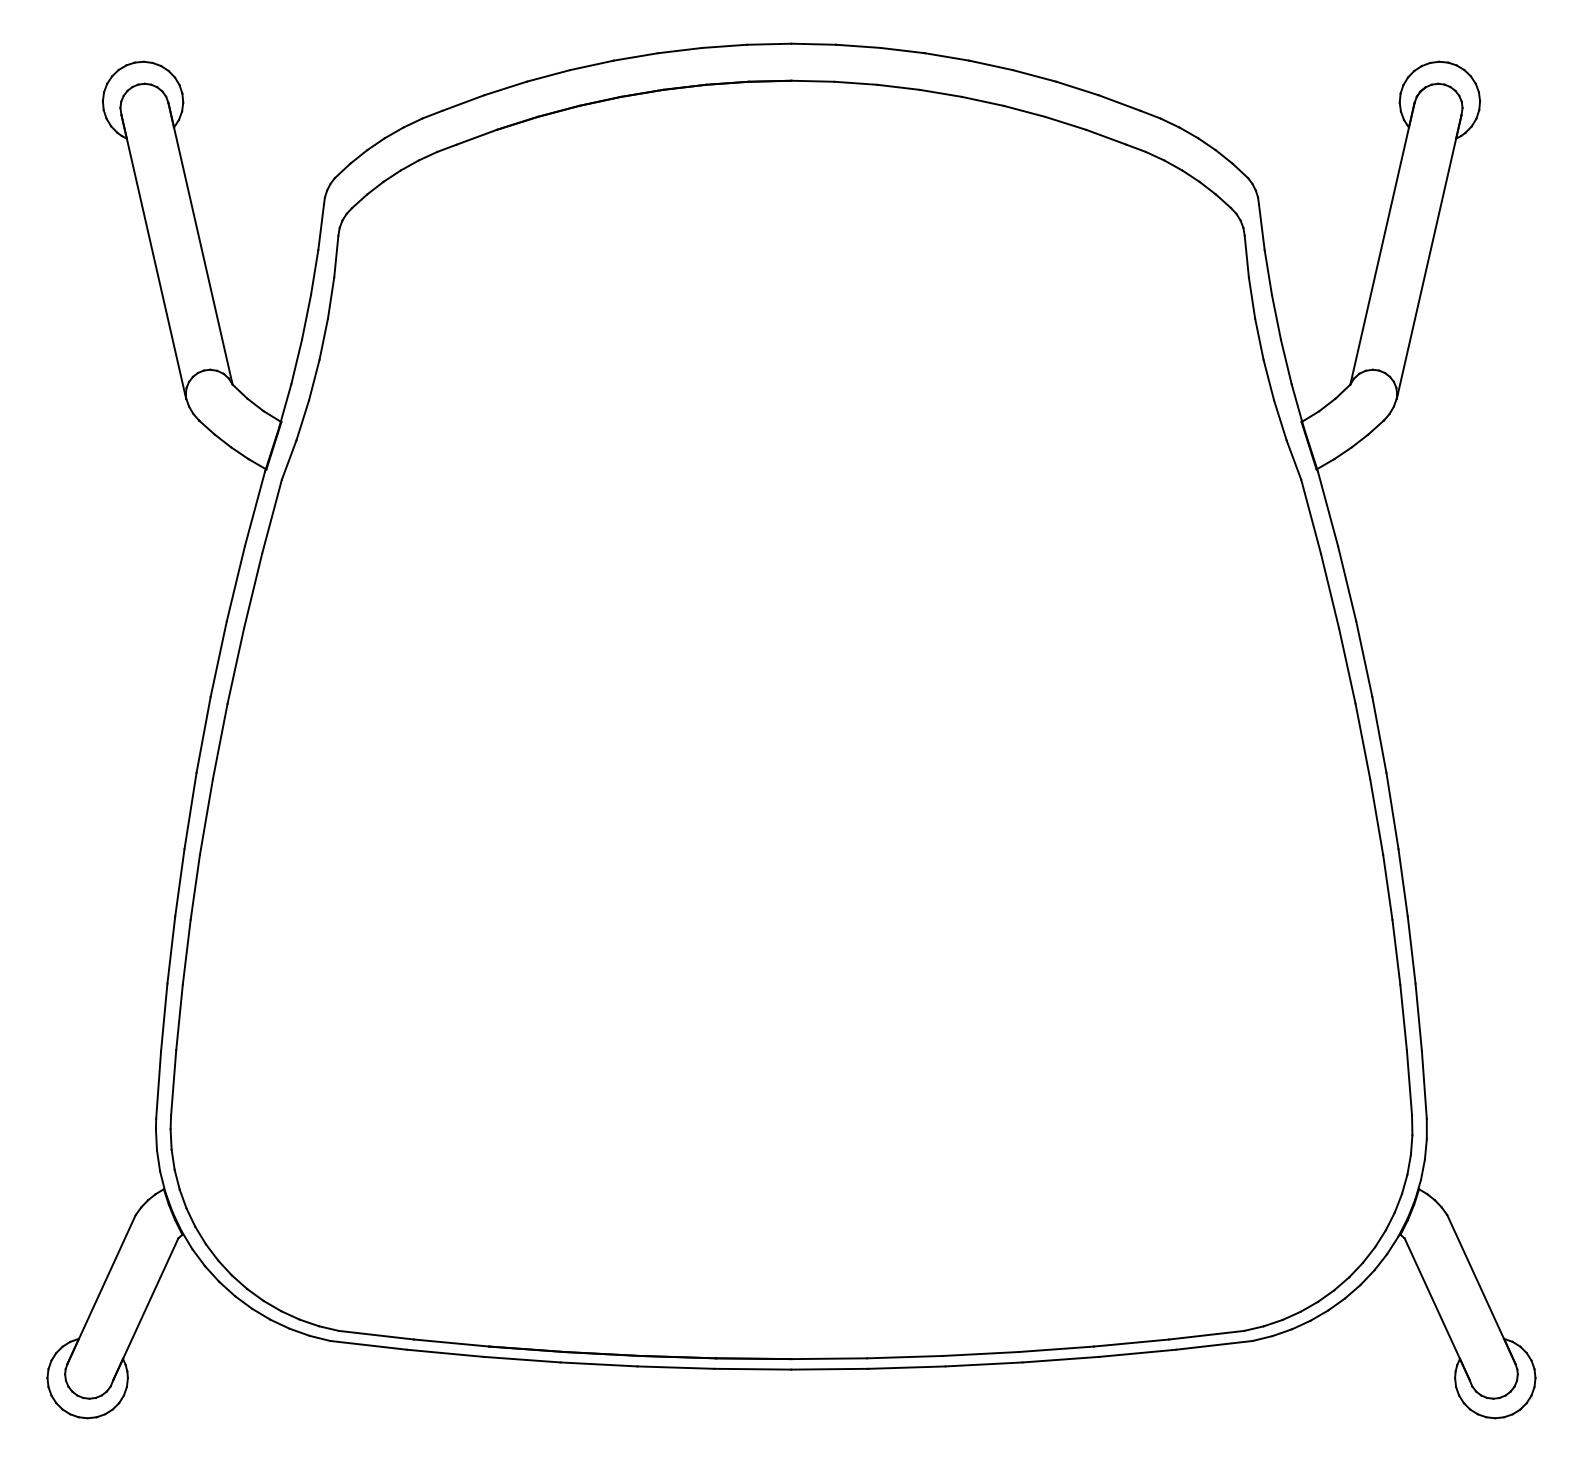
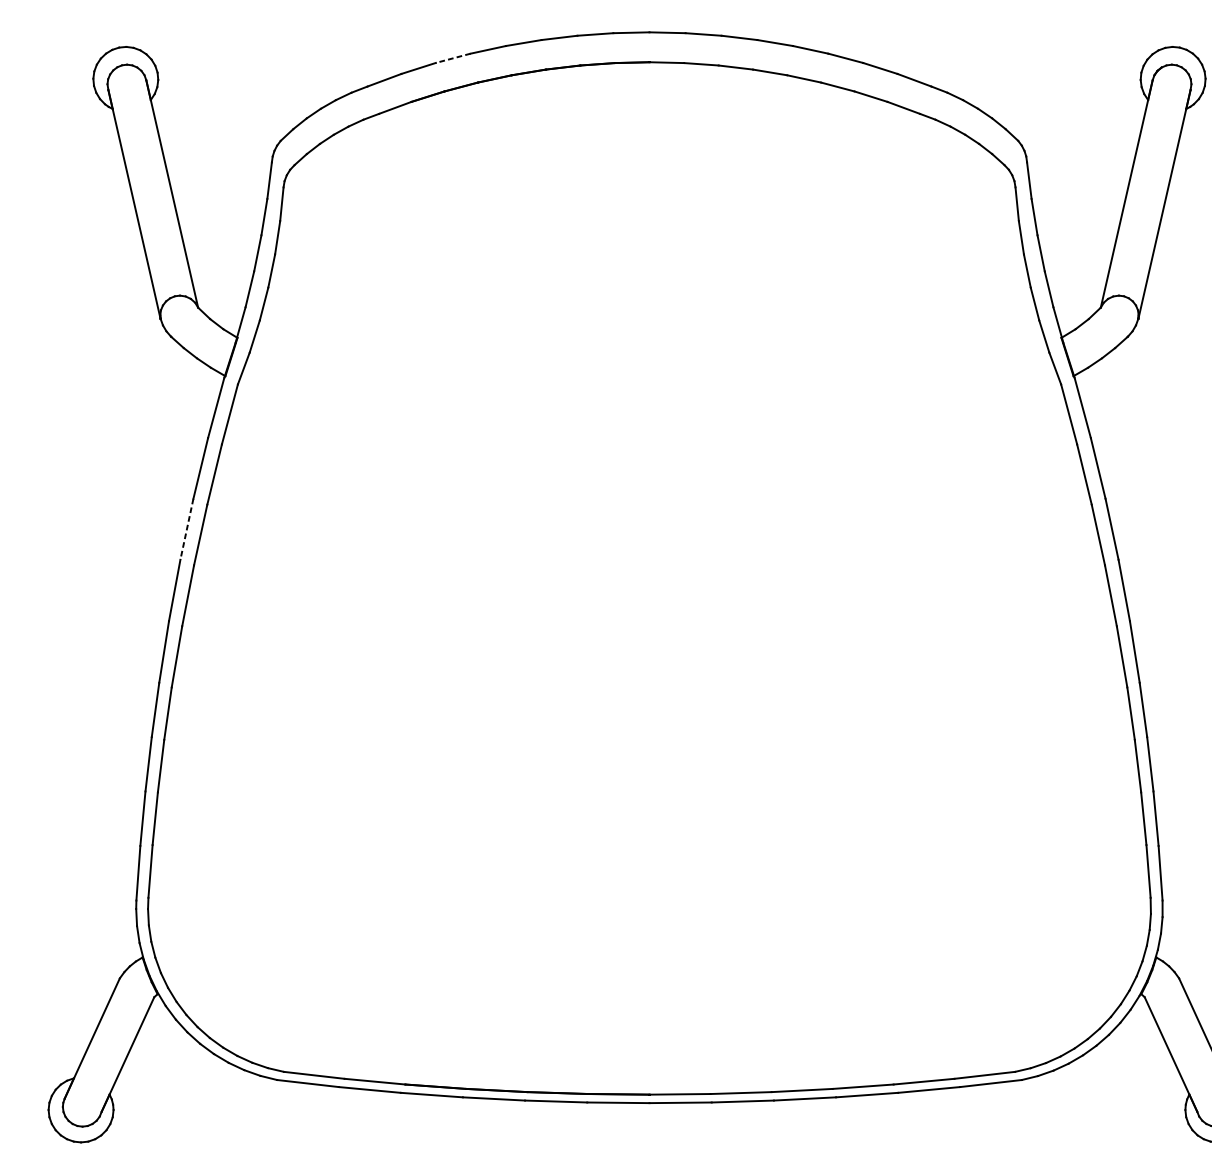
line: (548, 76) -> (453, 58), solid -> dashed
line: (218, 659) -> (186, 529), solid -> dashed

